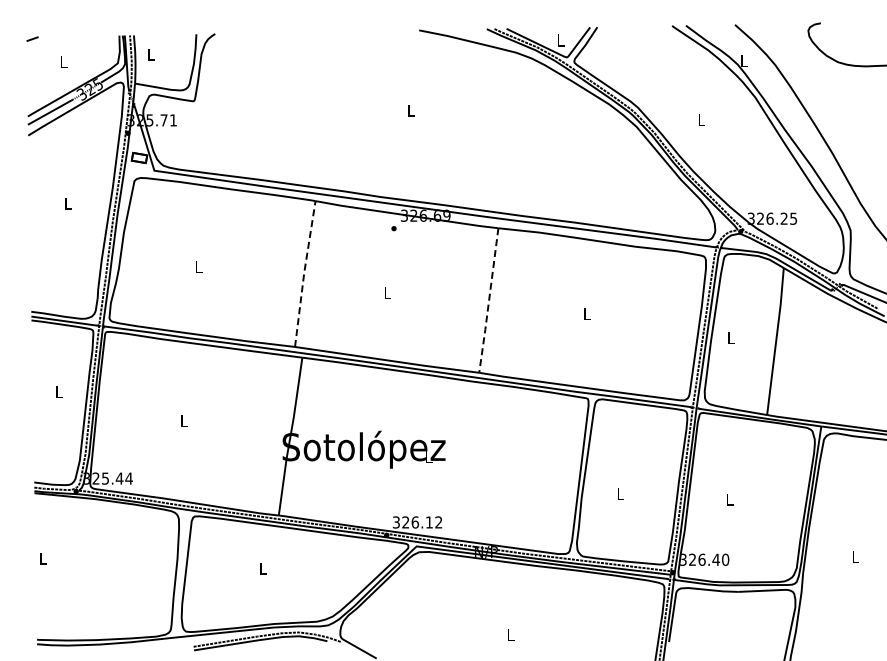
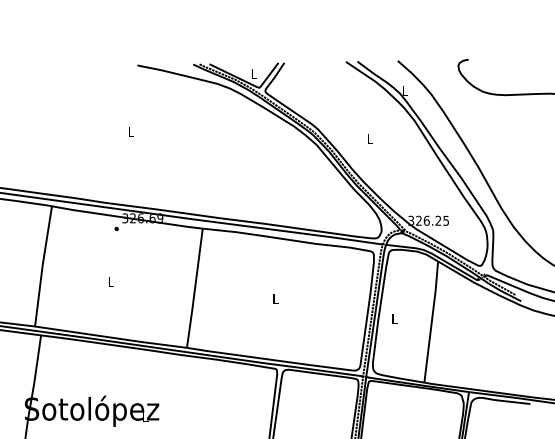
line: (304, 272) -> (42, 265), dashed -> solid
line: (489, 301) -> (195, 289), dashed -> solid

